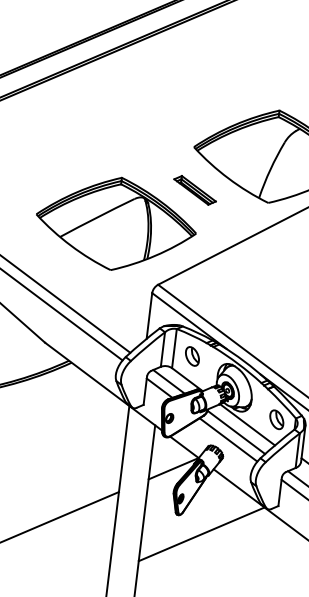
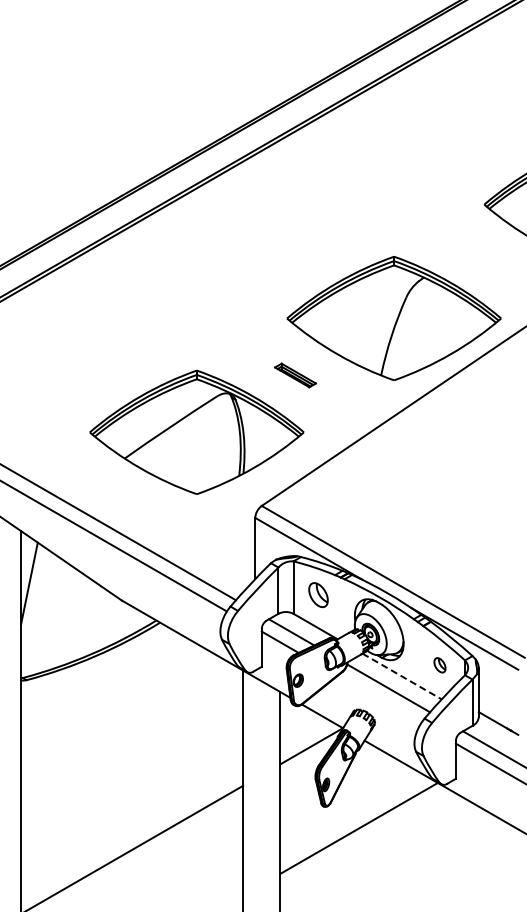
part: (195, 190) -> (295, 375), size x0.7
part: (276, 419) -> (439, 665), size x0.6
line: (247, 424) -> (402, 676), solid -> dashed
line: (228, 439) -> (379, 699), removed

